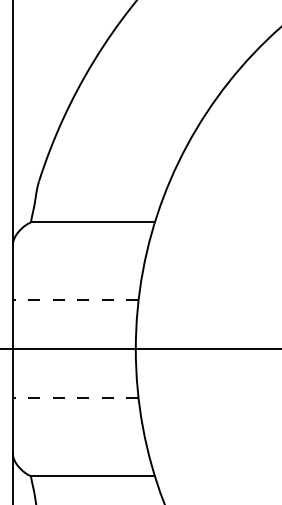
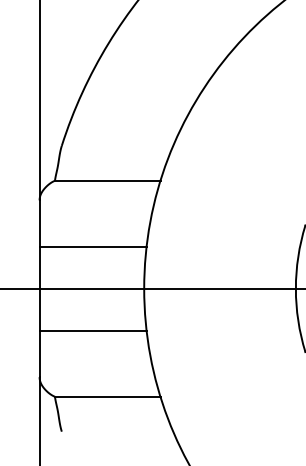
line: (75, 299) -> (92, 246), dashed -> solid
line: (75, 398) -> (92, 330), dashed -> solid

